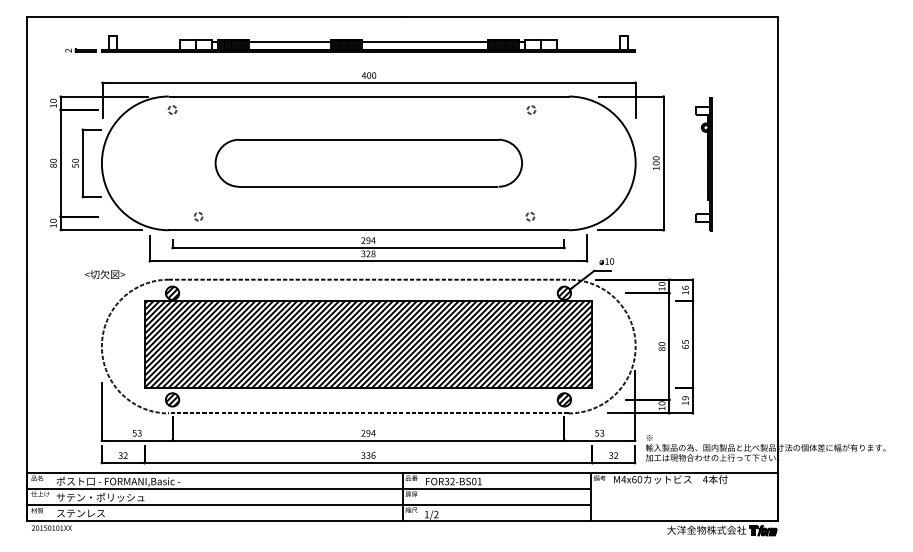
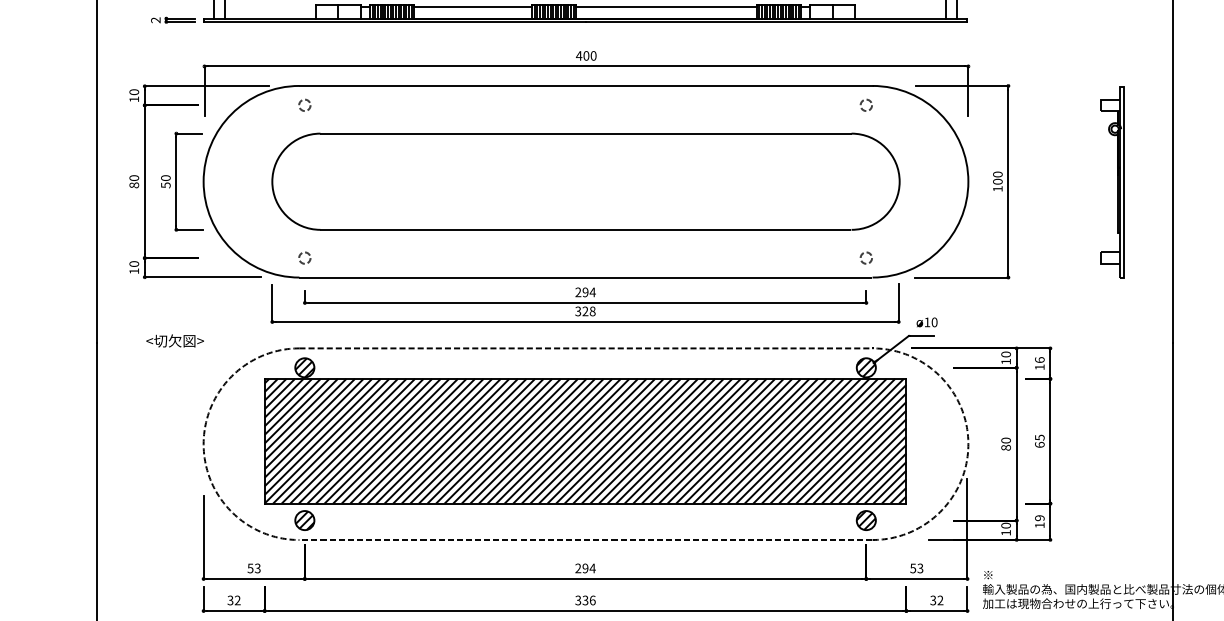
circle: (531, 109) -> (866, 104), moved
part: (368, 162) -> (585, 180), size x1.43
part: (703, 164) -> (1111, 181), moved
circle: (198, 216) -> (304, 257), moved
circle: (530, 216) -> (866, 257), moved
text: (105, 274) -> (175, 340), moved

